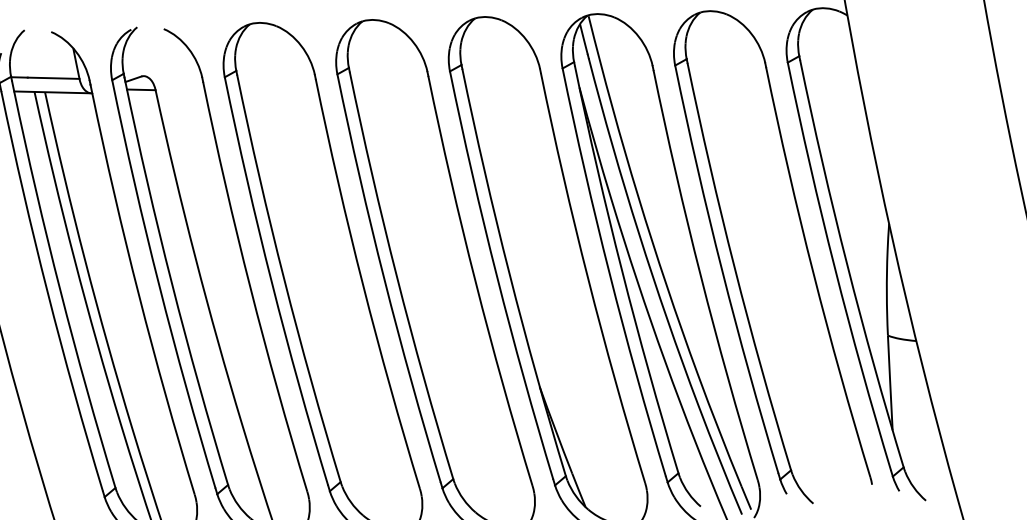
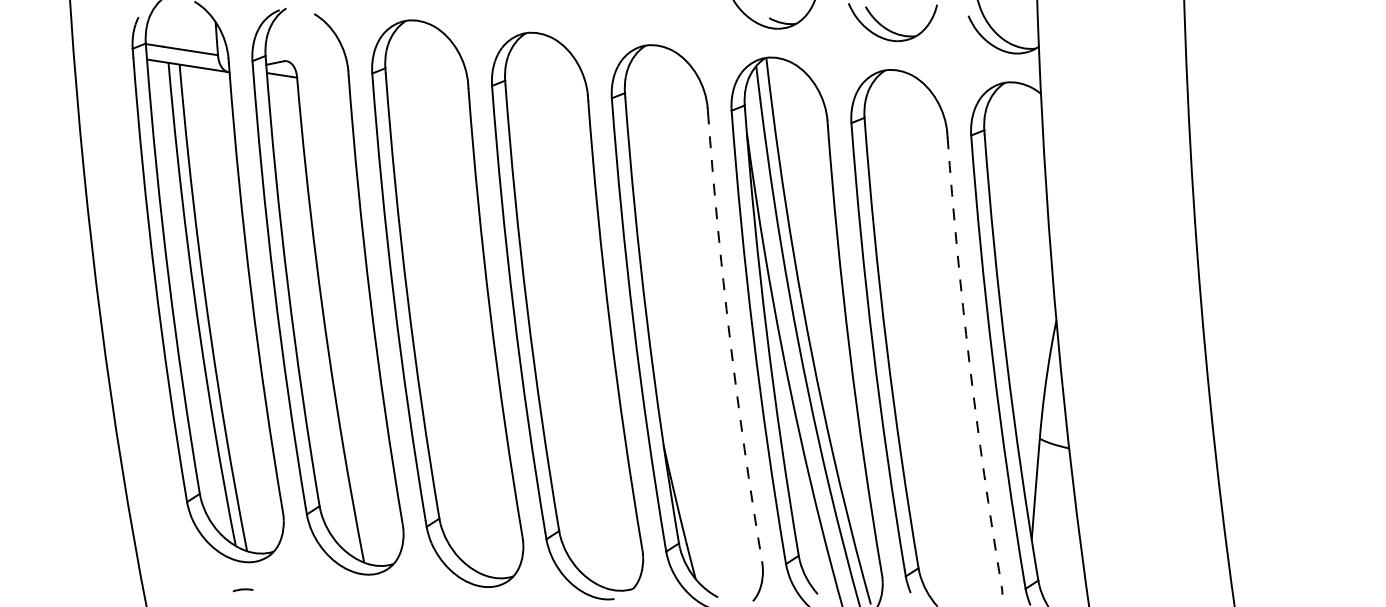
arc: (813, 273) -> (969, 362), solid -> dashed
arc: (587, 279) -> (729, 337), solid -> dashed

